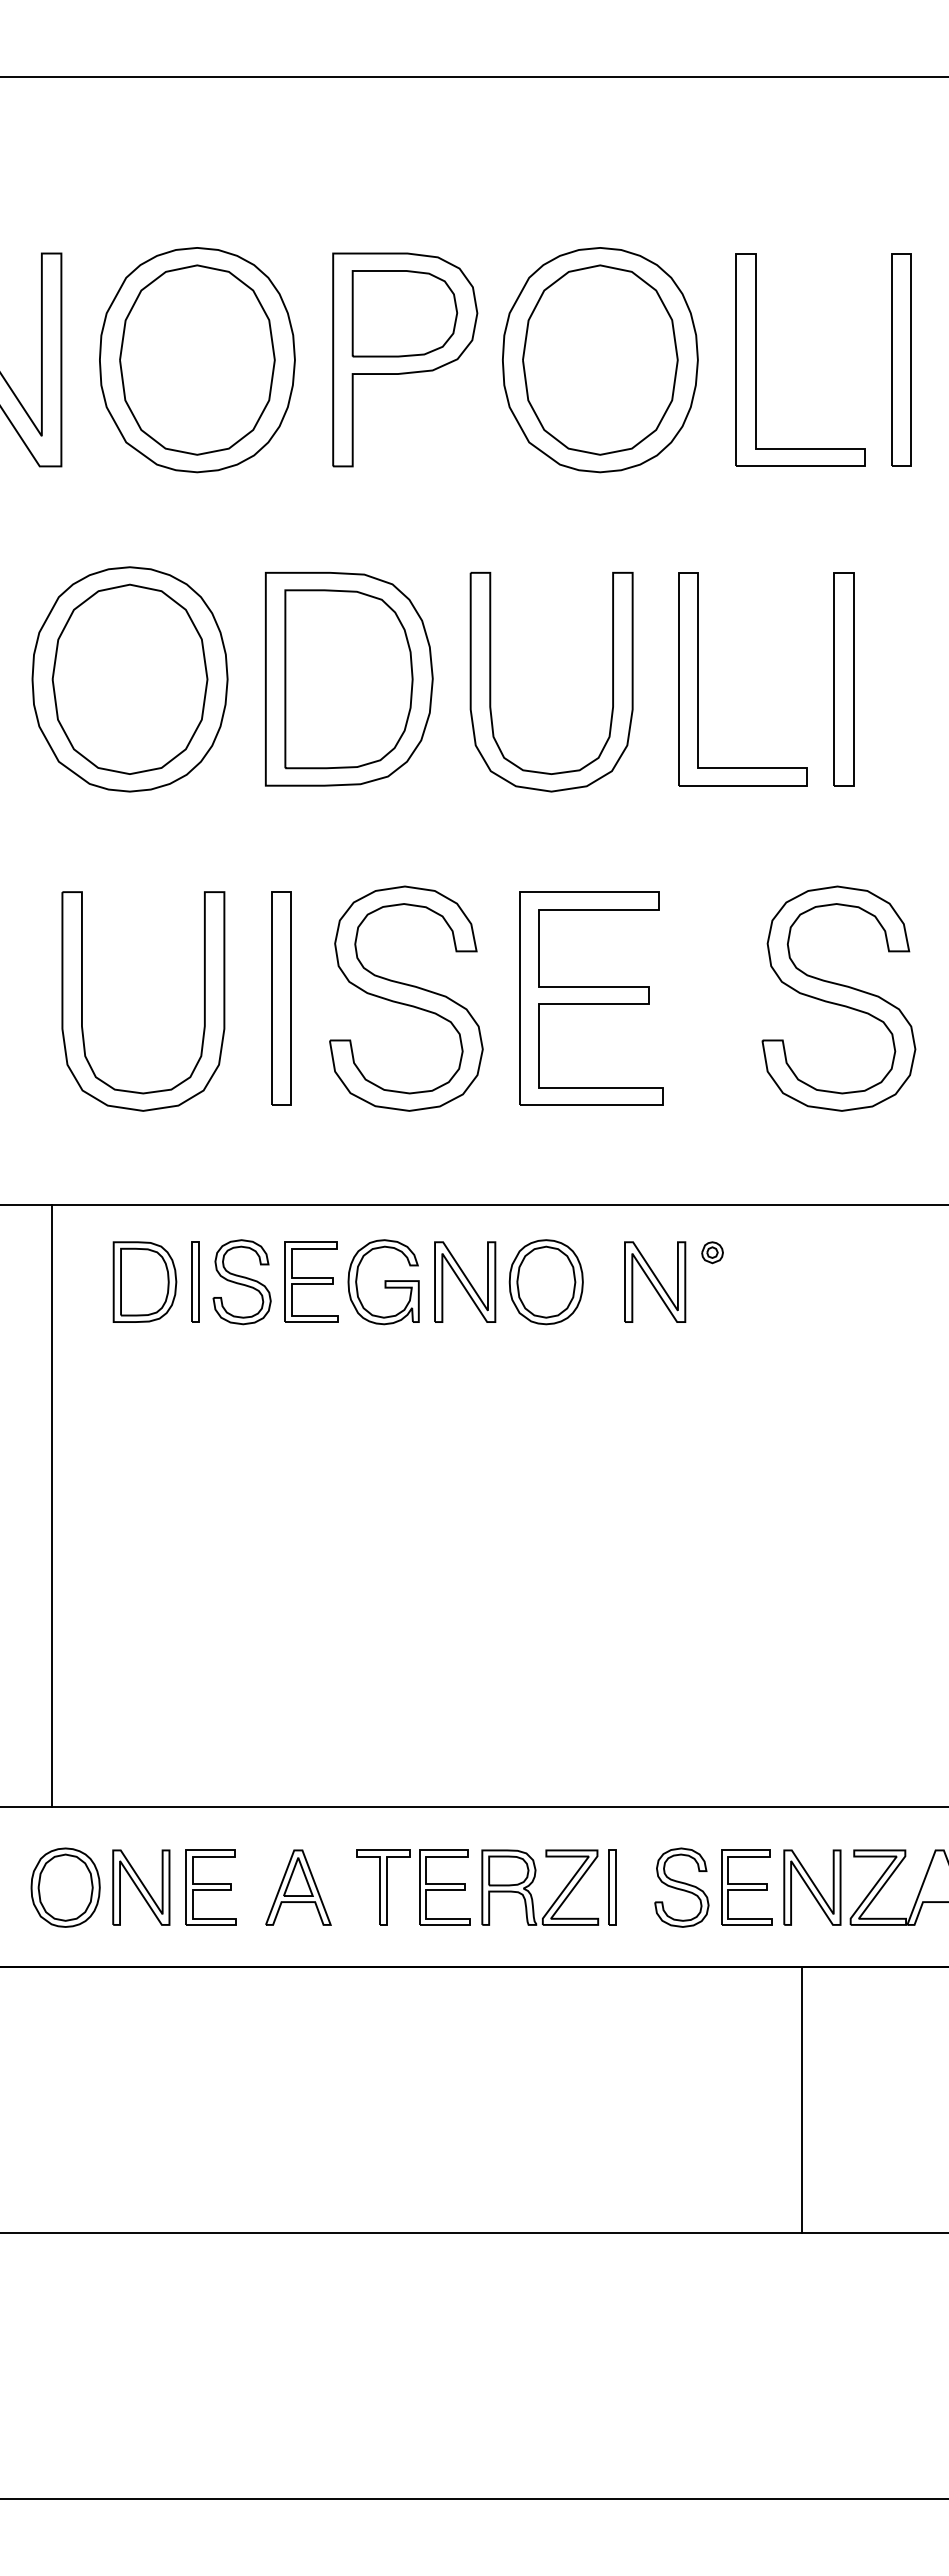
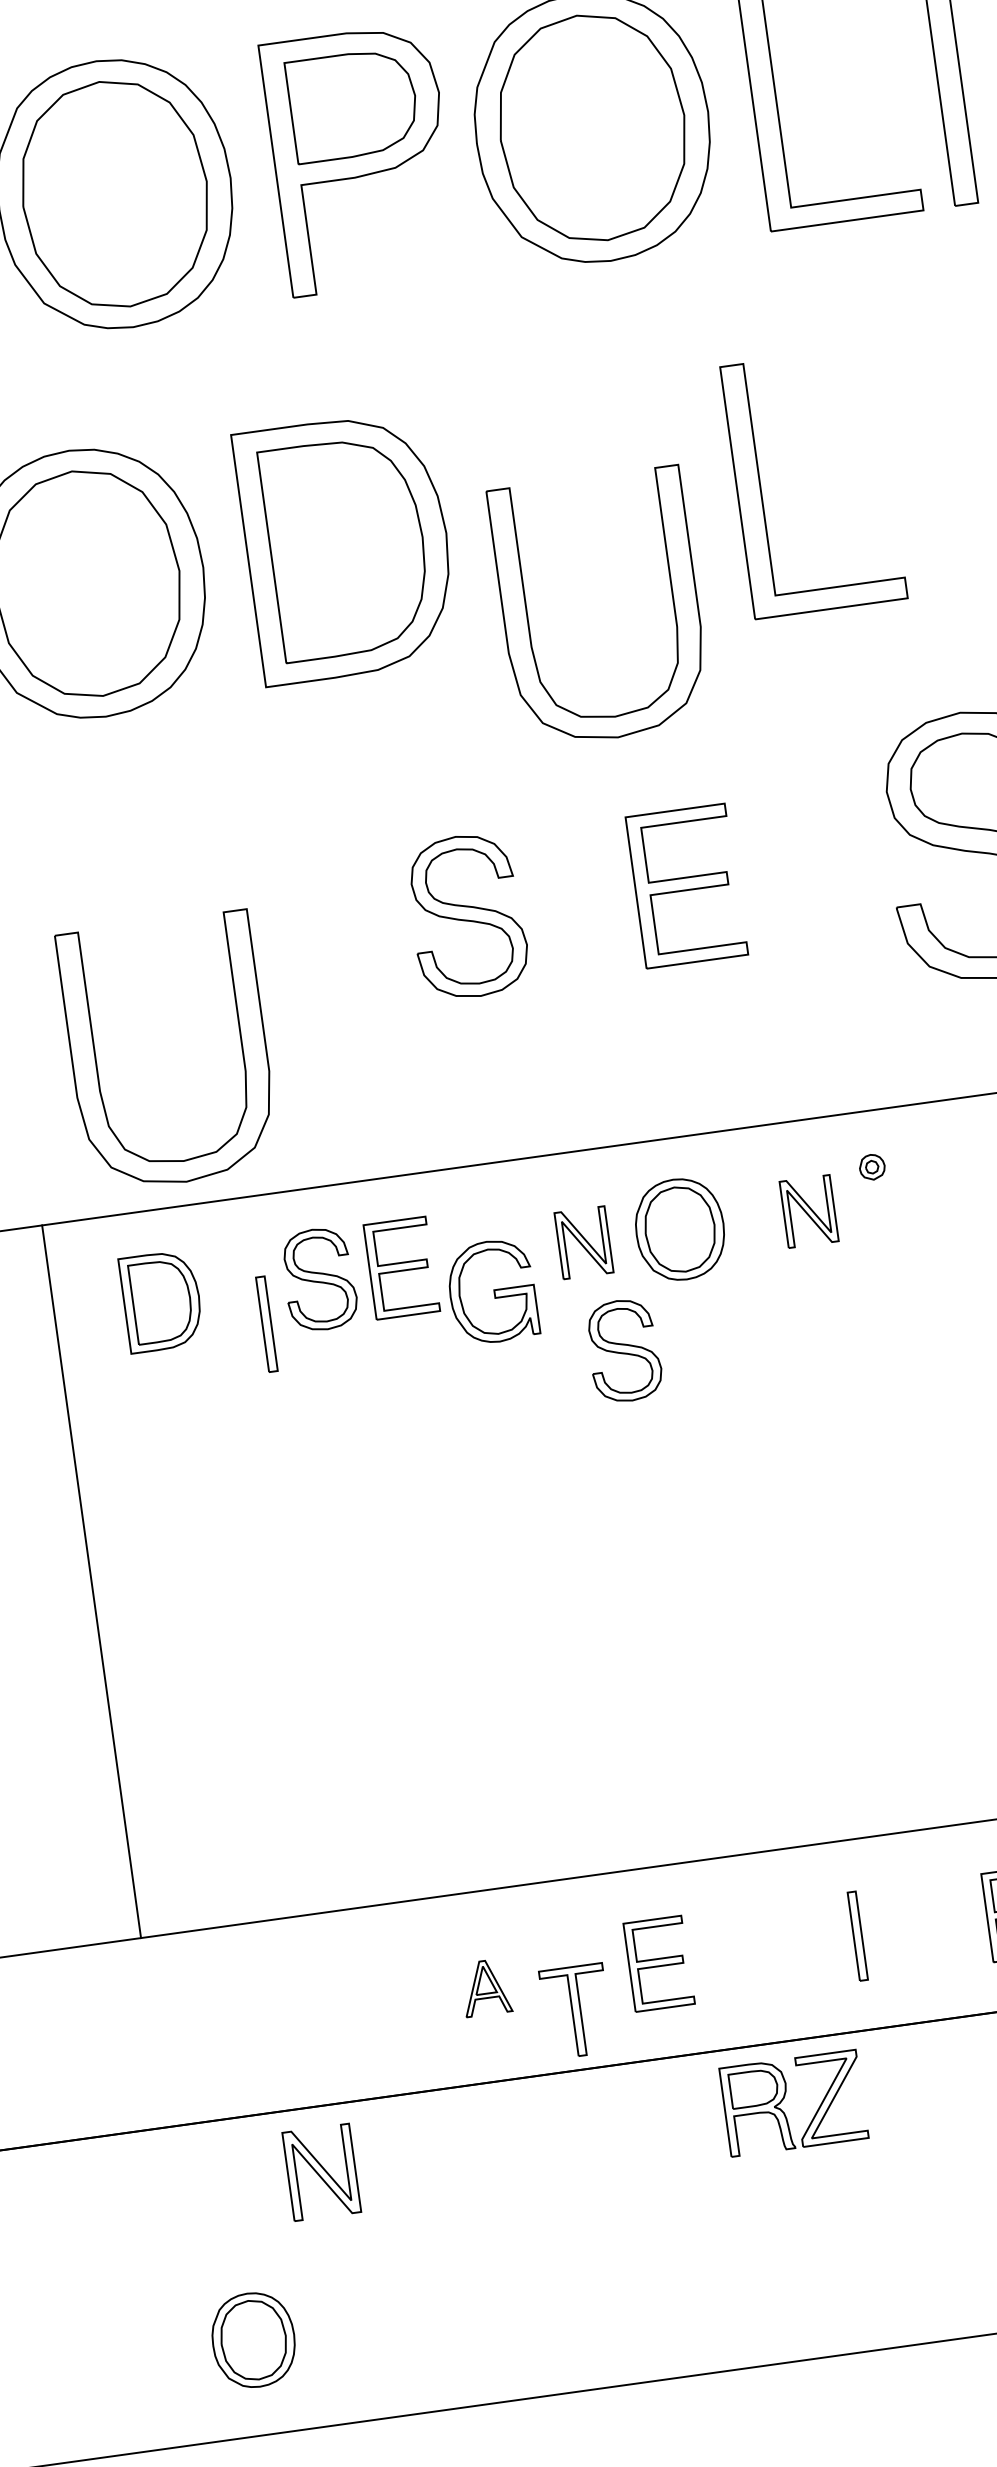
part: (843, 679) -> (933, 466), removed
part: (491, 681) -> (528, 616), moved
part: (281, 998) -> (319, 936), removed
part: (406, 998) -> (467, 916), size x0.6
part: (591, 998) -> (687, 885), size x0.6
part: (82, 1001) -> (96, 1062), moved
part: (144, 1281) -> (161, 1300), moved
part: (195, 1281) -> (266, 1323), moved
part: (465, 1281) -> (584, 1242), size x0.7
part: (655, 1281) -> (809, 1210), size x0.7
part: (383, 1282) -> (492, 1292), moved
part: (485, 1376) -> (623, 1351), added
line: (51, 1505) -> (91, 1580), moved
part: (533, 1882) -> (785, 2098), moved
part: (65, 1887) -> (253, 2339), moved
part: (141, 1887) -> (321, 2172), moved
part: (210, 1887) -> (381, 2002), removed
part: (298, 1887) -> (485, 1987), size x0.6
part: (383, 1887) -> (576, 2011), moved
part: (681, 1887) -> (939, 1924), removed

